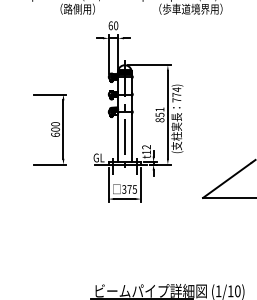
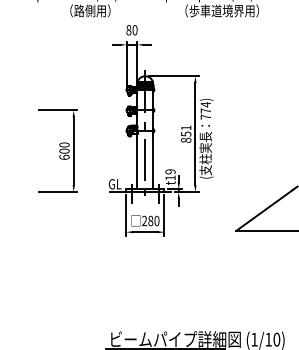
text: (110, 25) -> (128, 30), 60 -> 80
text: (146, 146) -> (170, 171), t12 -> t19
text: (129, 189) -> (150, 221), 375 -> 280

